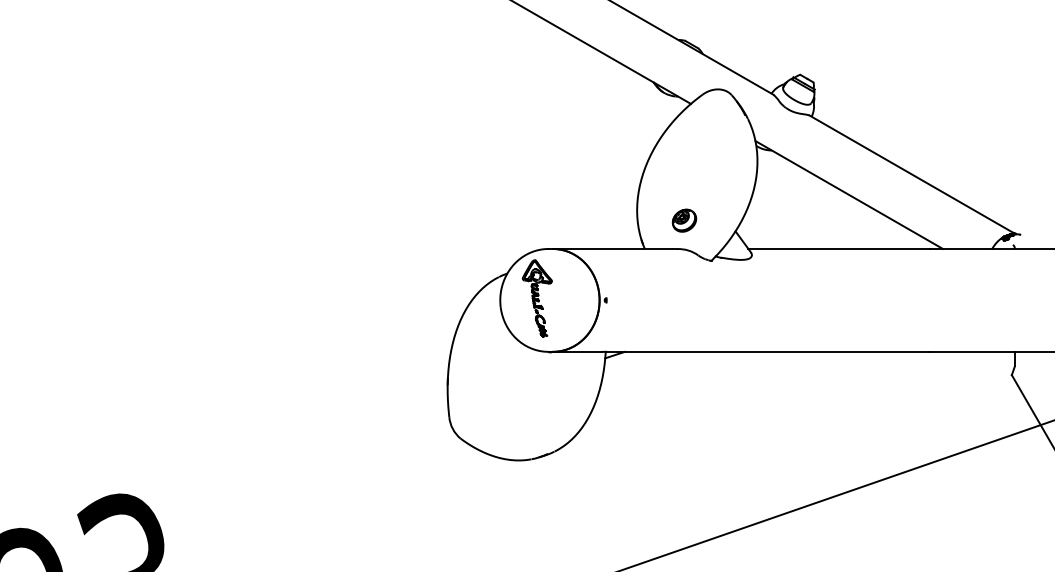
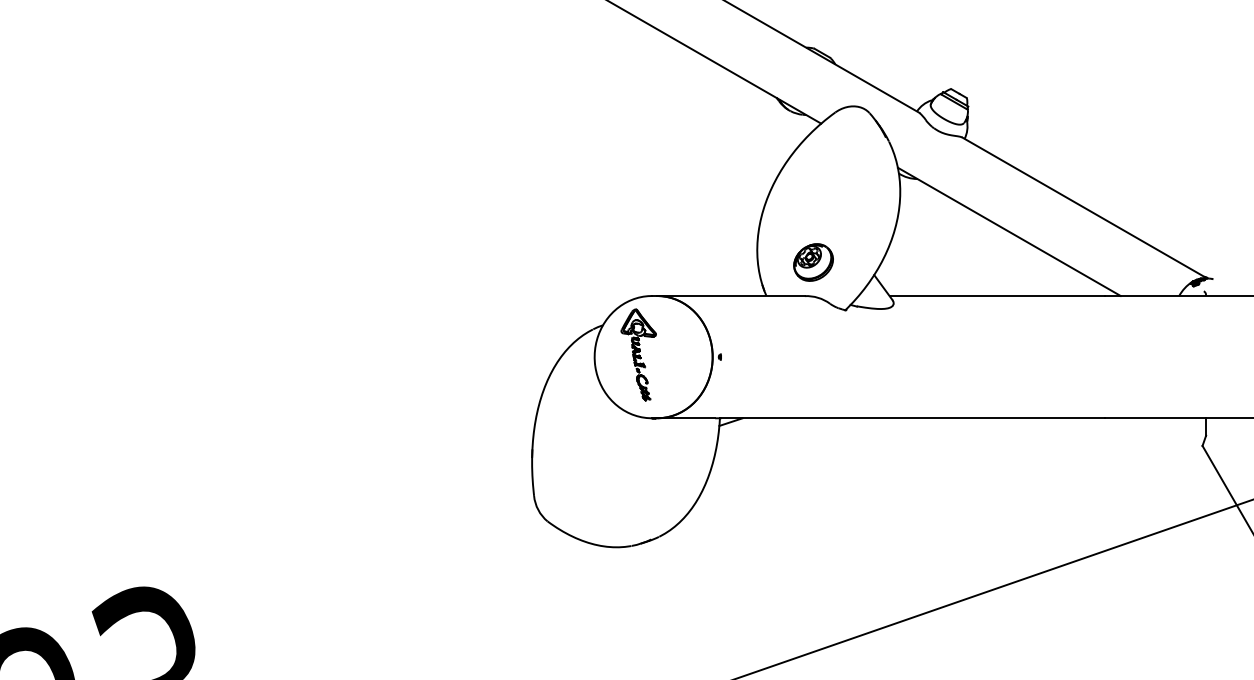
part: (684, 220) -> (813, 262), size x1.4

